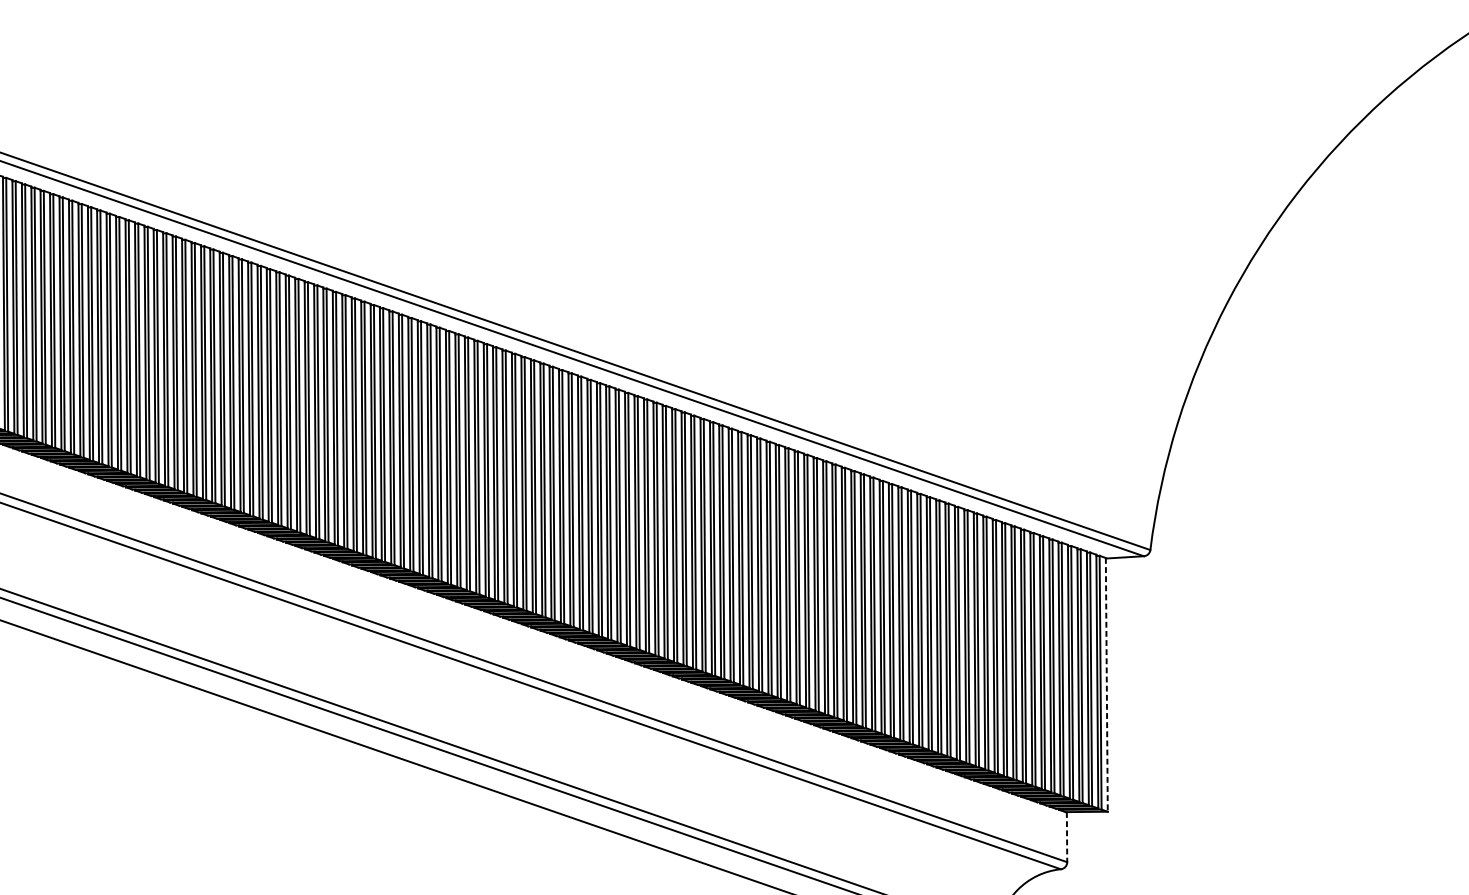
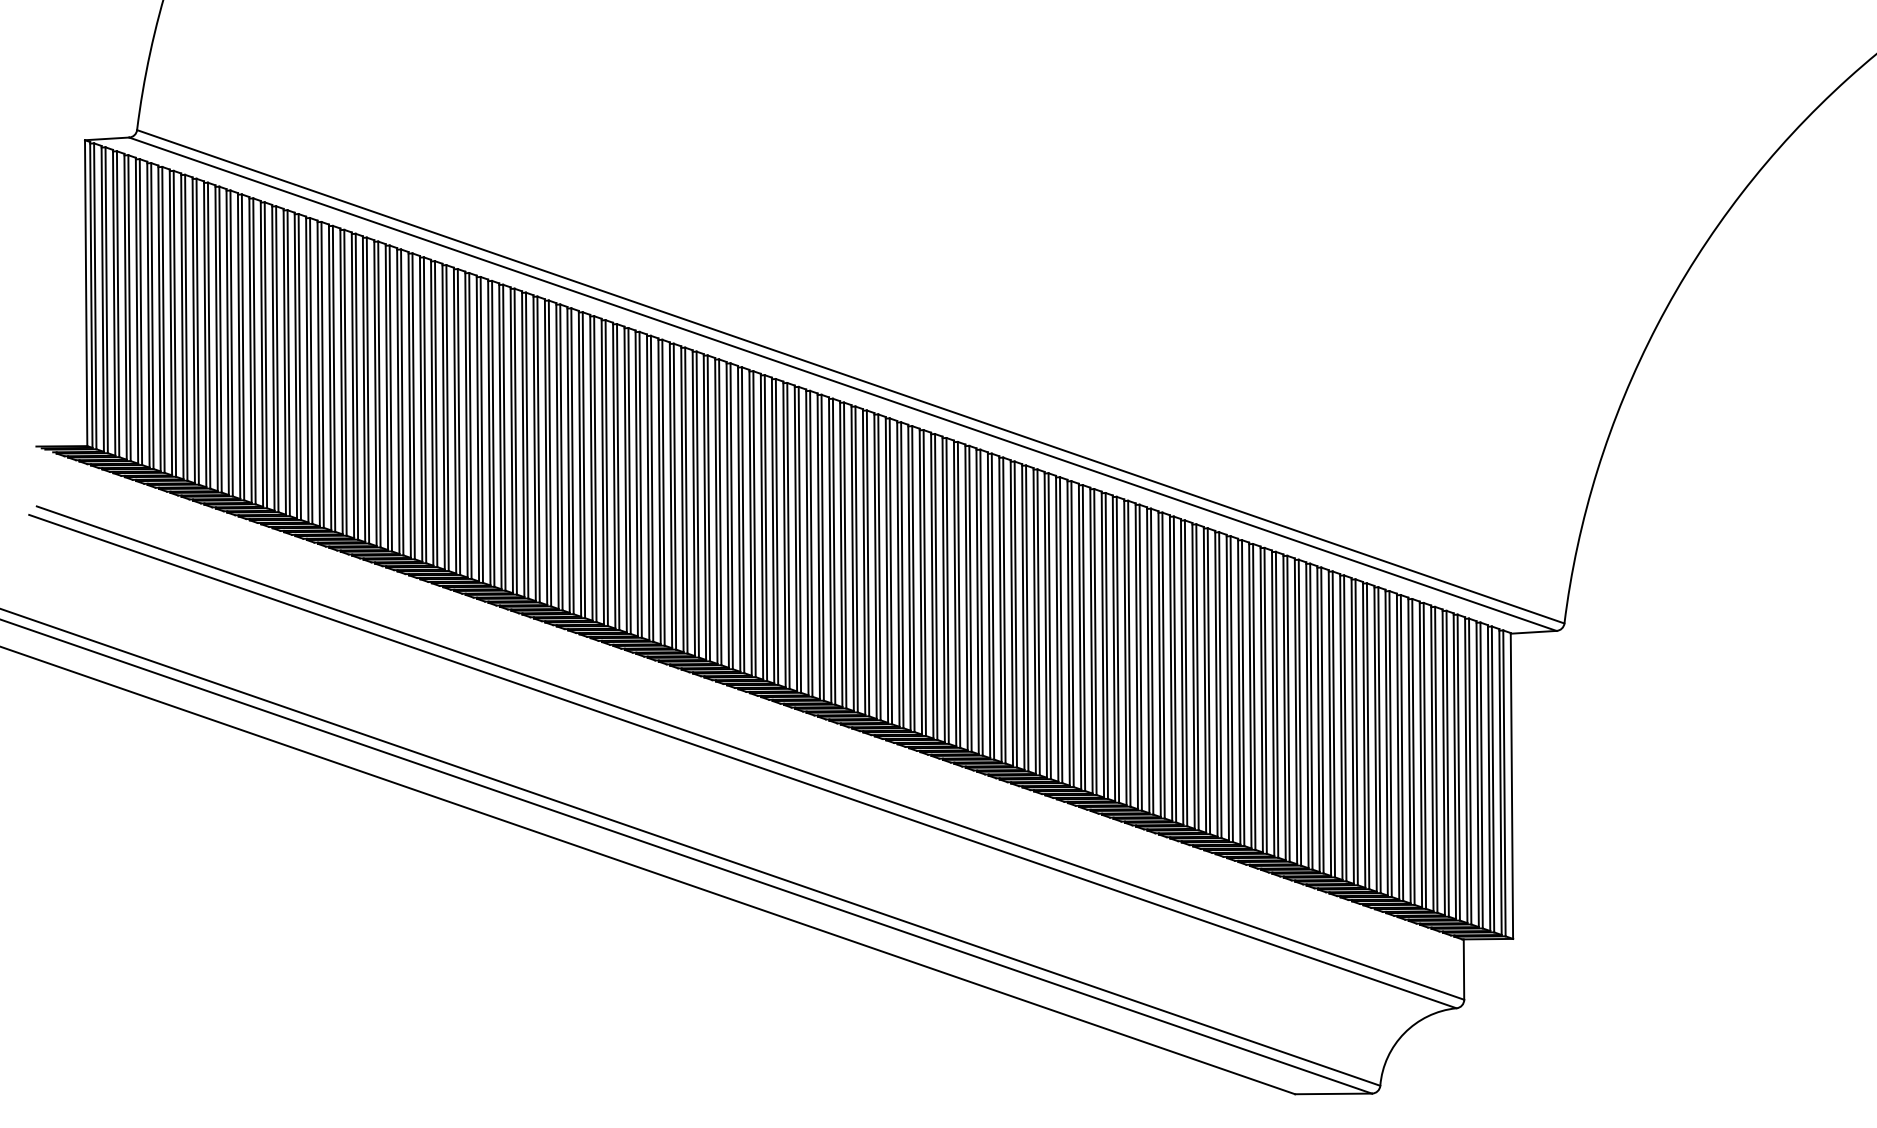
line: (1106, 684) -> (1511, 785), dashed -> solid
line: (1066, 837) -> (1463, 970), dashed -> solid

